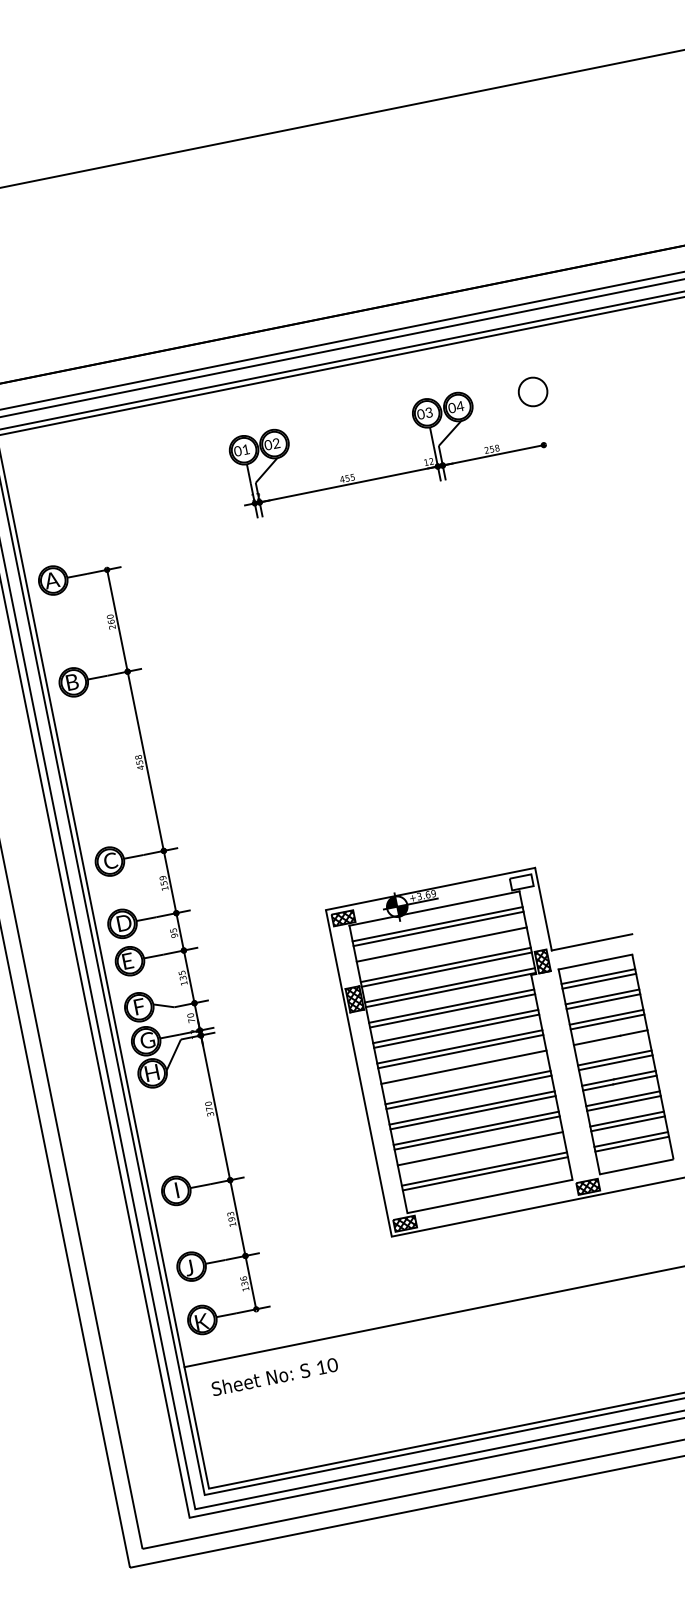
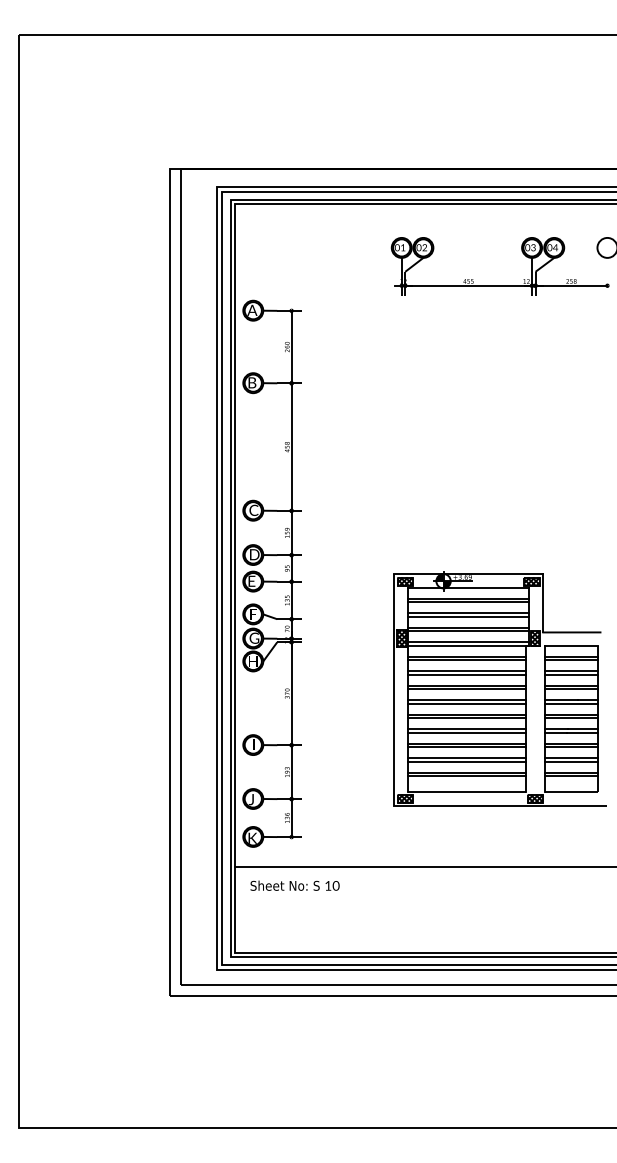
hatch: (520, 882) -> (531, 581), added
line: (442, 949) -> (468, 616), added
line: (611, 1042) -> (571, 703), added
line: (464, 1072) -> (466, 703), added
line: (480, 1153) -> (466, 761), added

